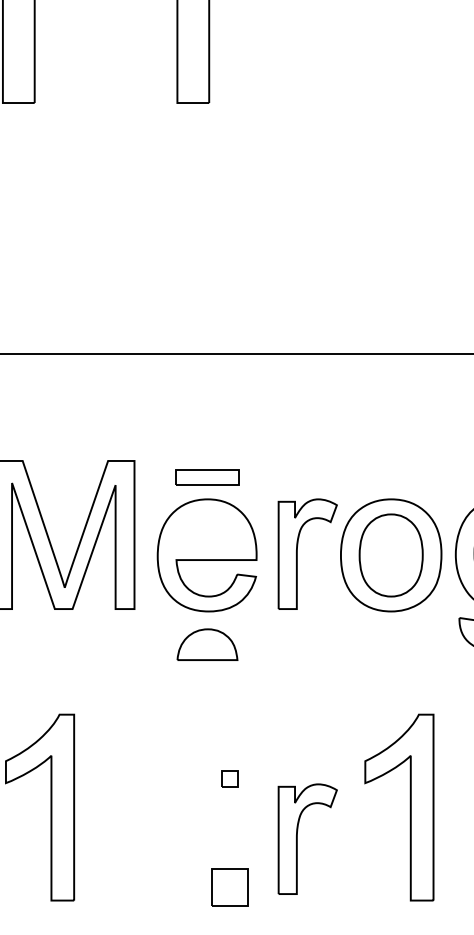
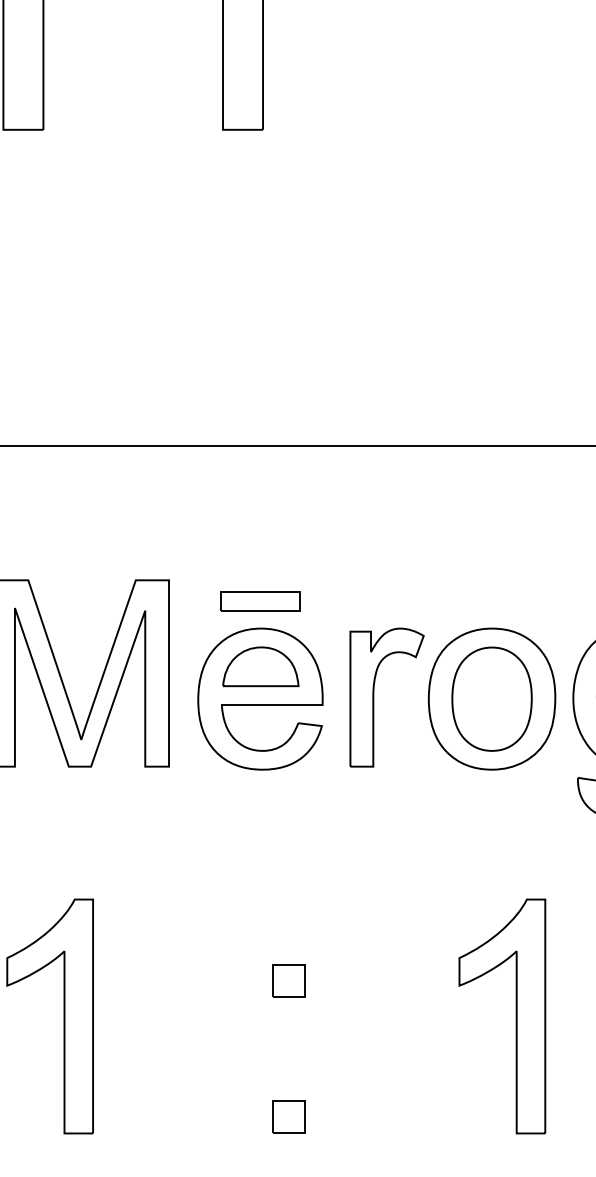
part: (207, 644) -> (260, 666), moved
part: (229, 778) -> (288, 979), size x1.67
part: (297, 838) -> (374, 1055), removed
part: (229, 887) -> (288, 1117), size x0.71

